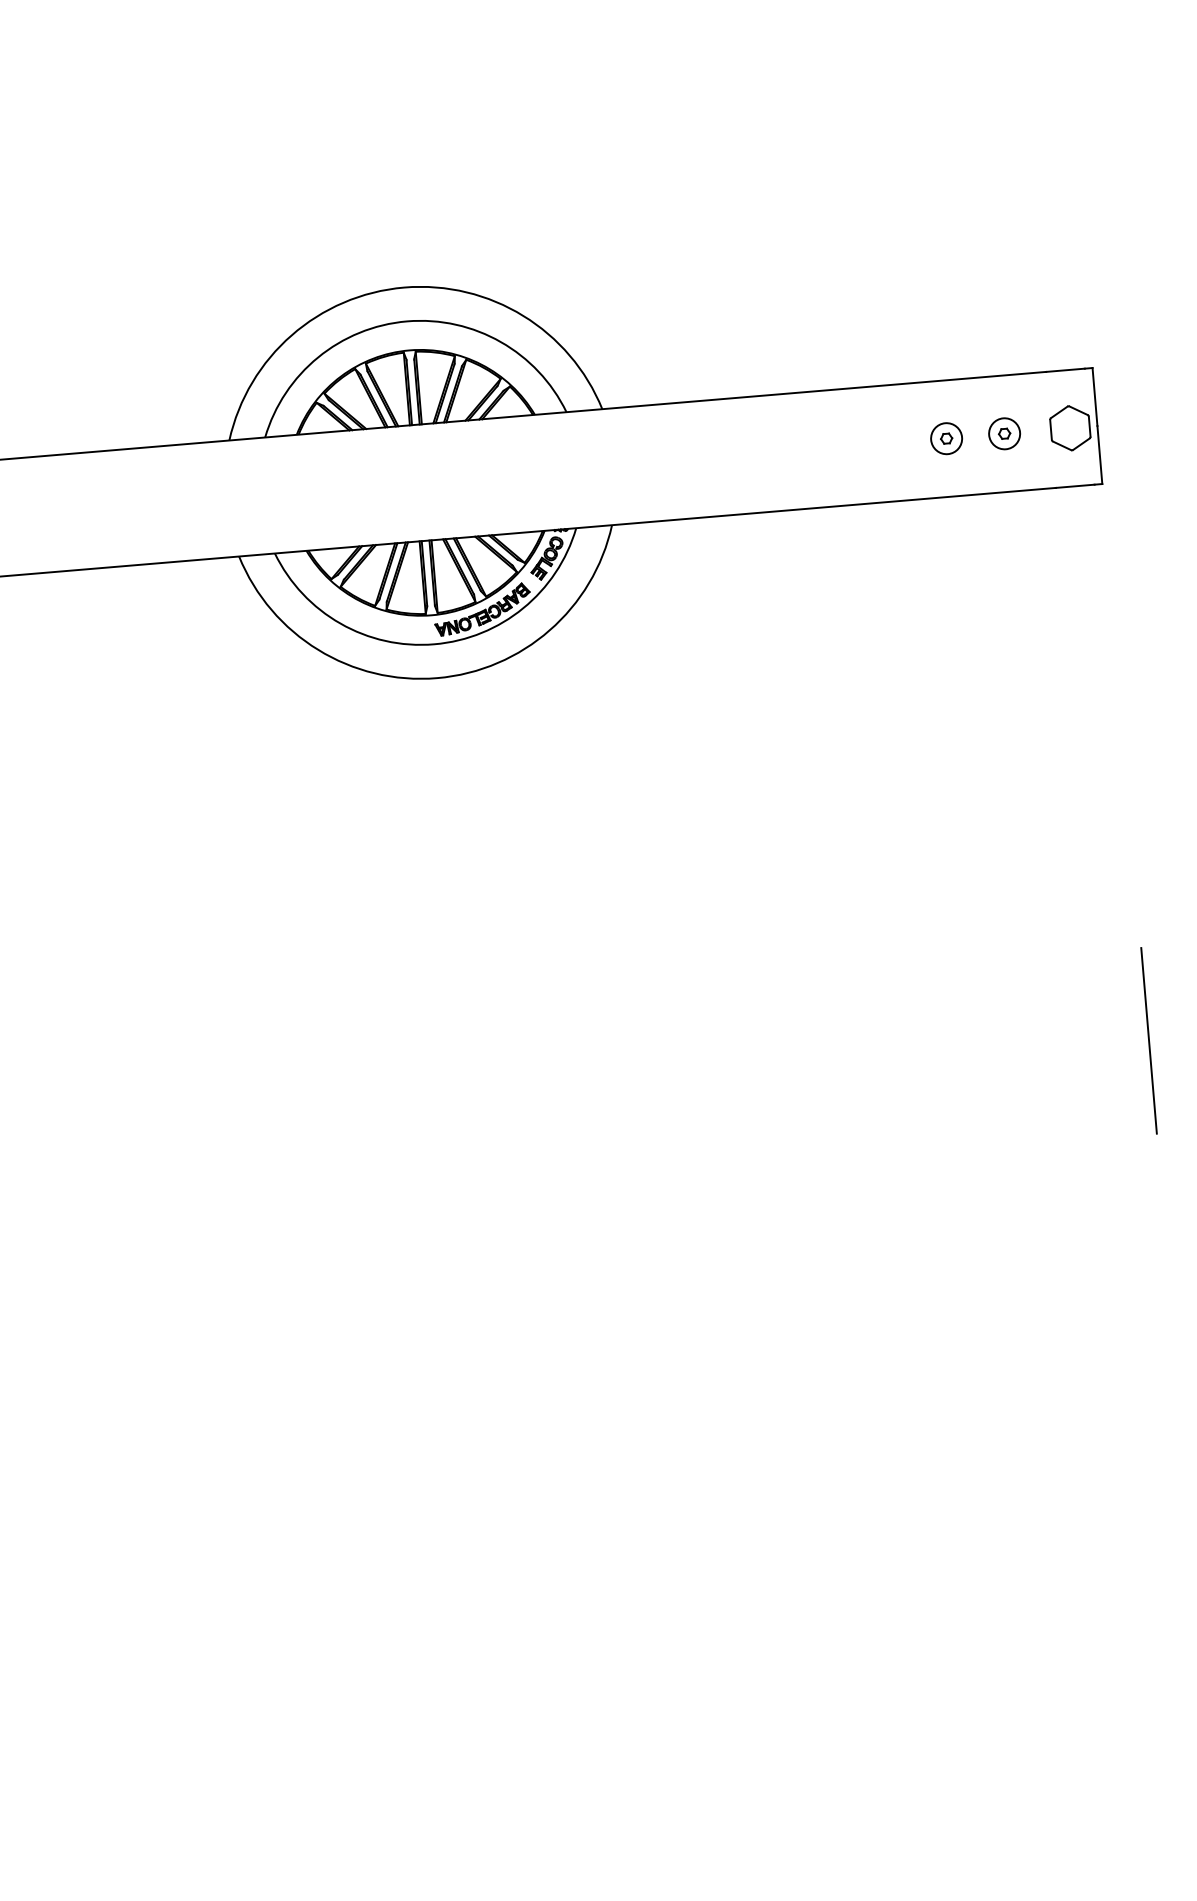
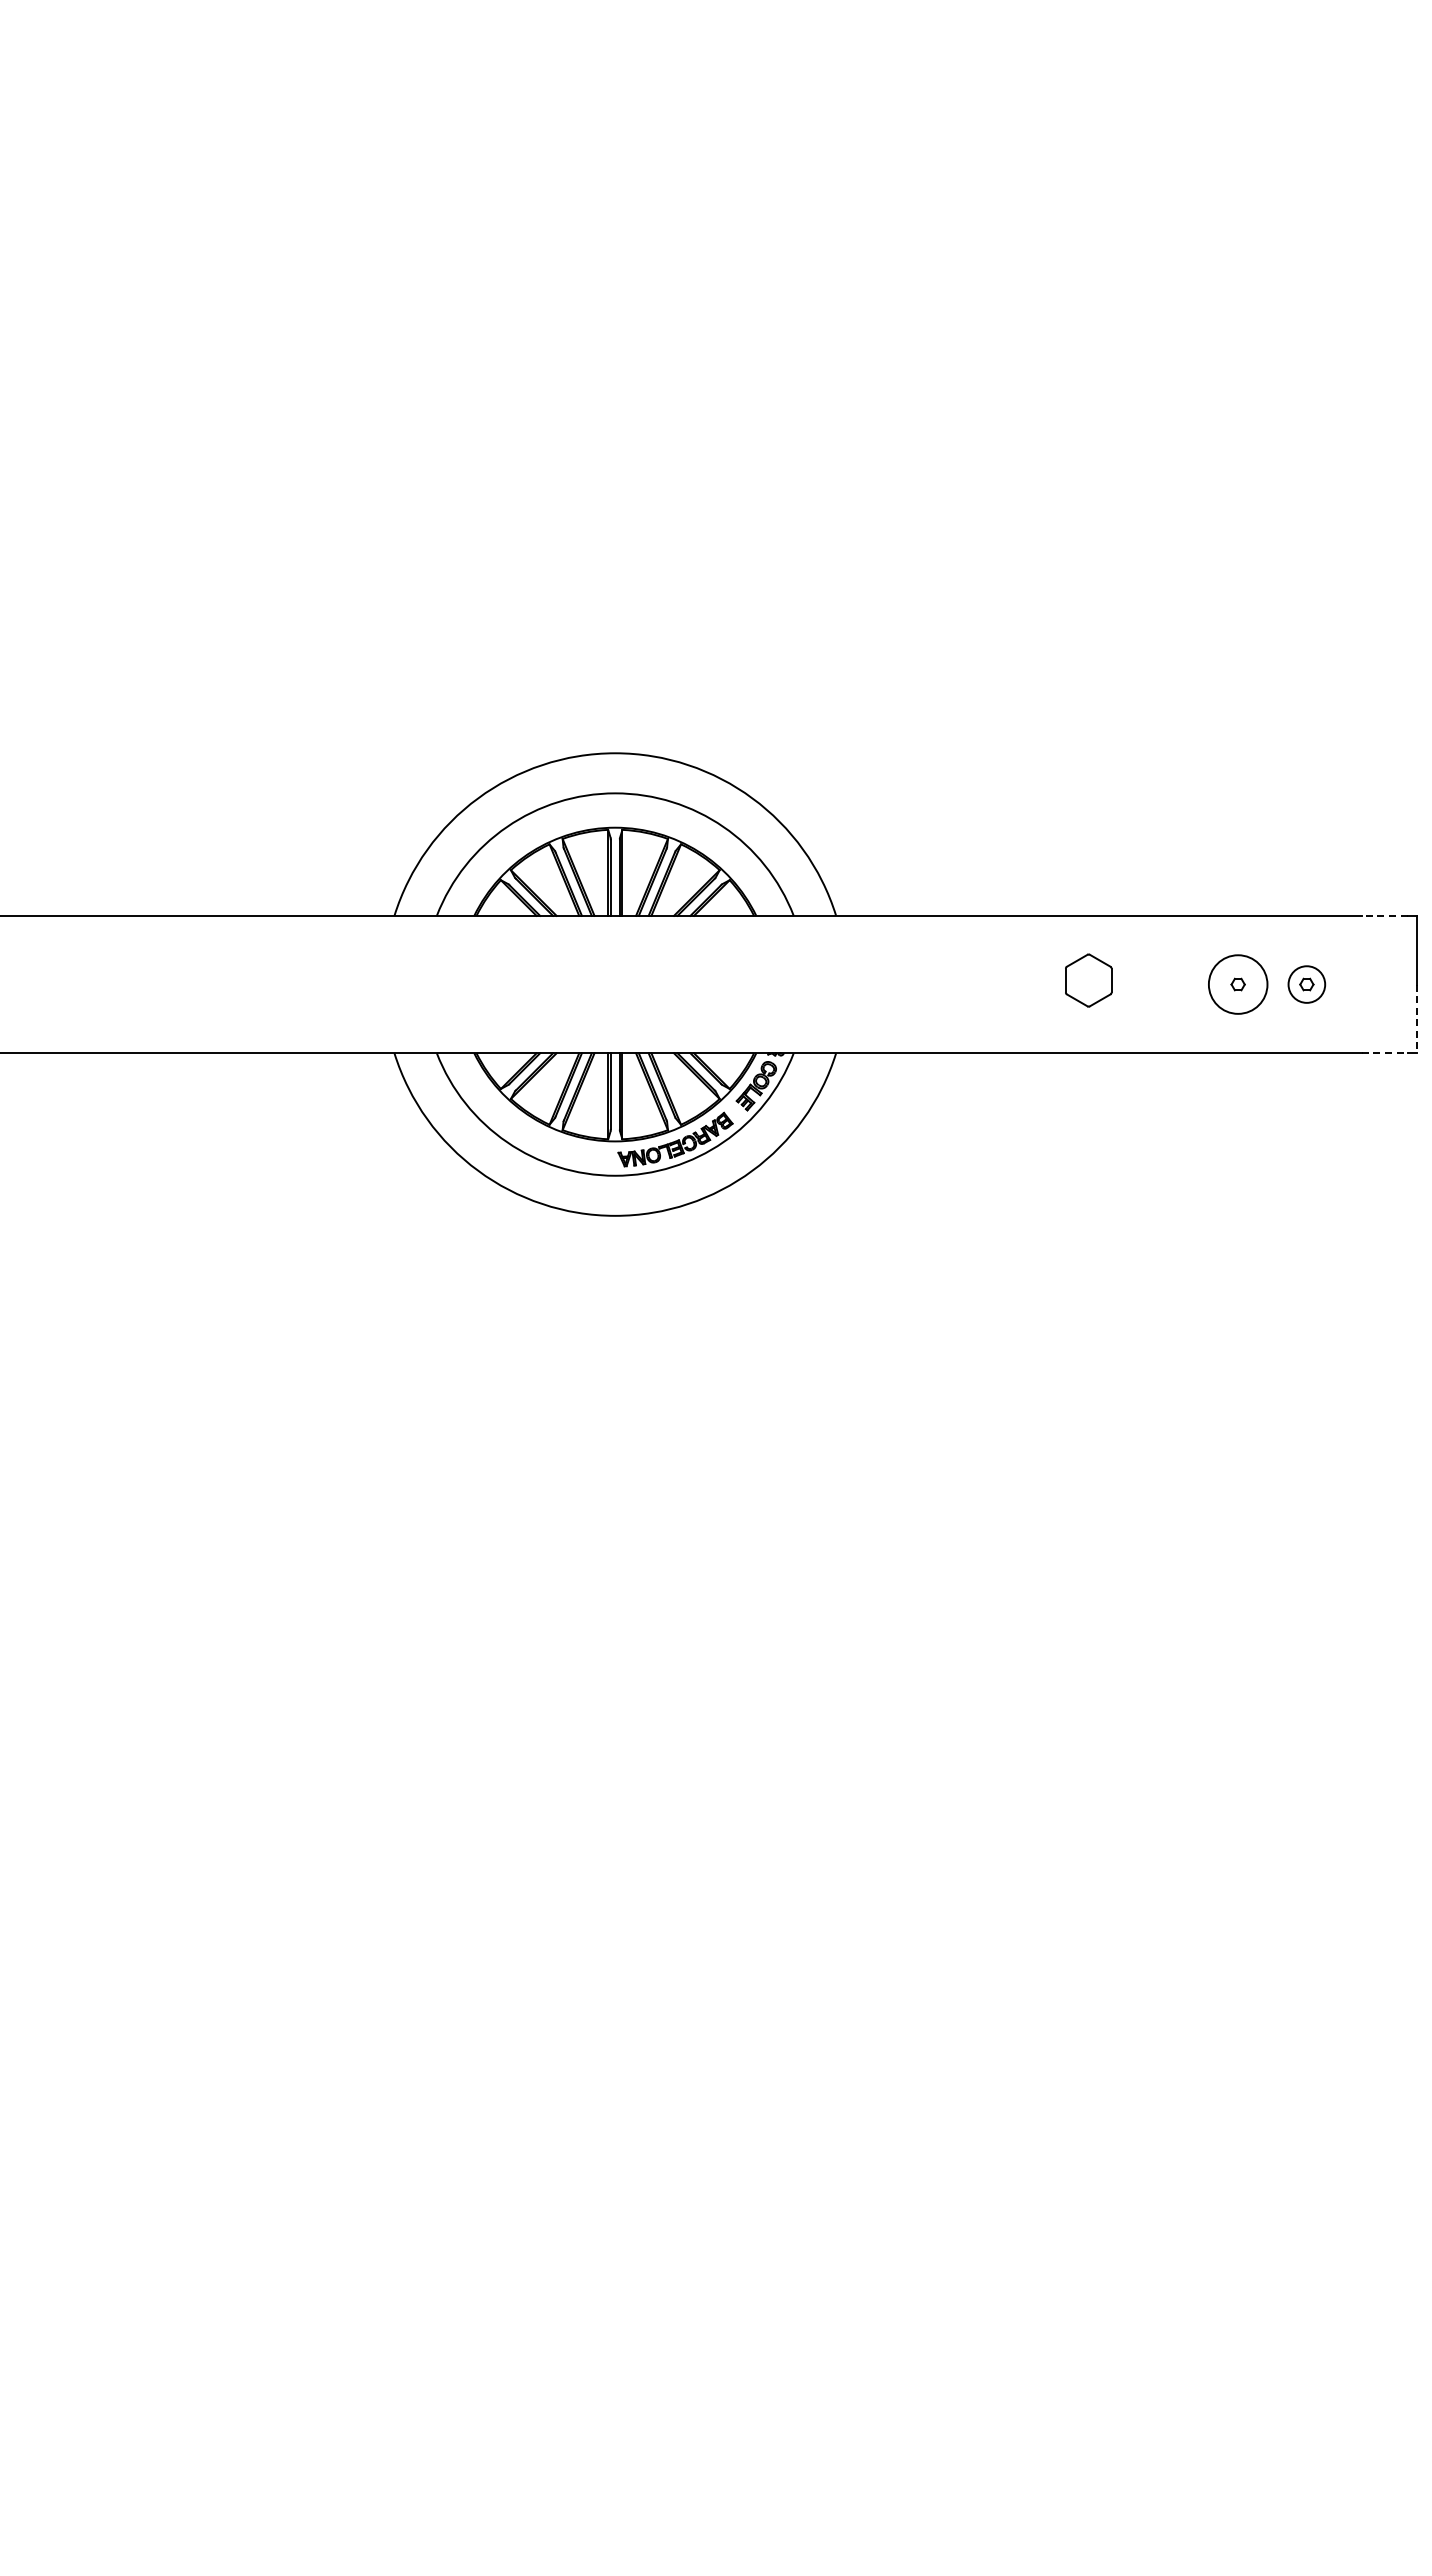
line: (1065, 369) -> (1384, 915), solid -> dashed
part: (1070, 428) -> (1088, 980), moved
circle: (946, 438) -> (1237, 984), size x1.6
line: (1099, 455) -> (1416, 1019), solid -> dashed
line: (1075, 486) -> (1384, 1053), solid -> dashed
line: (1148, 1040) -> (1416, 1712), removed

